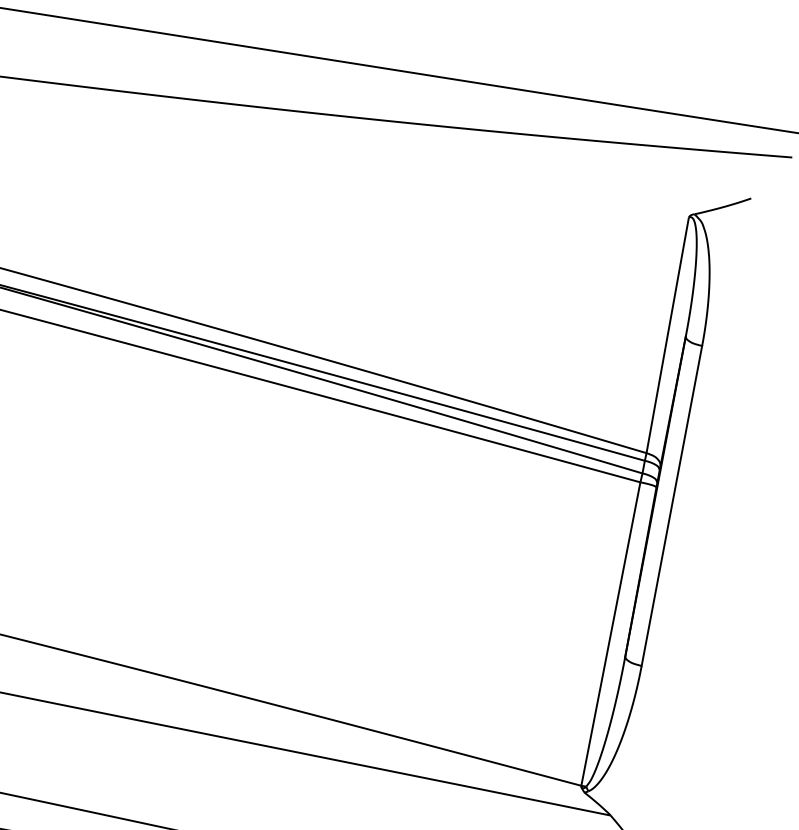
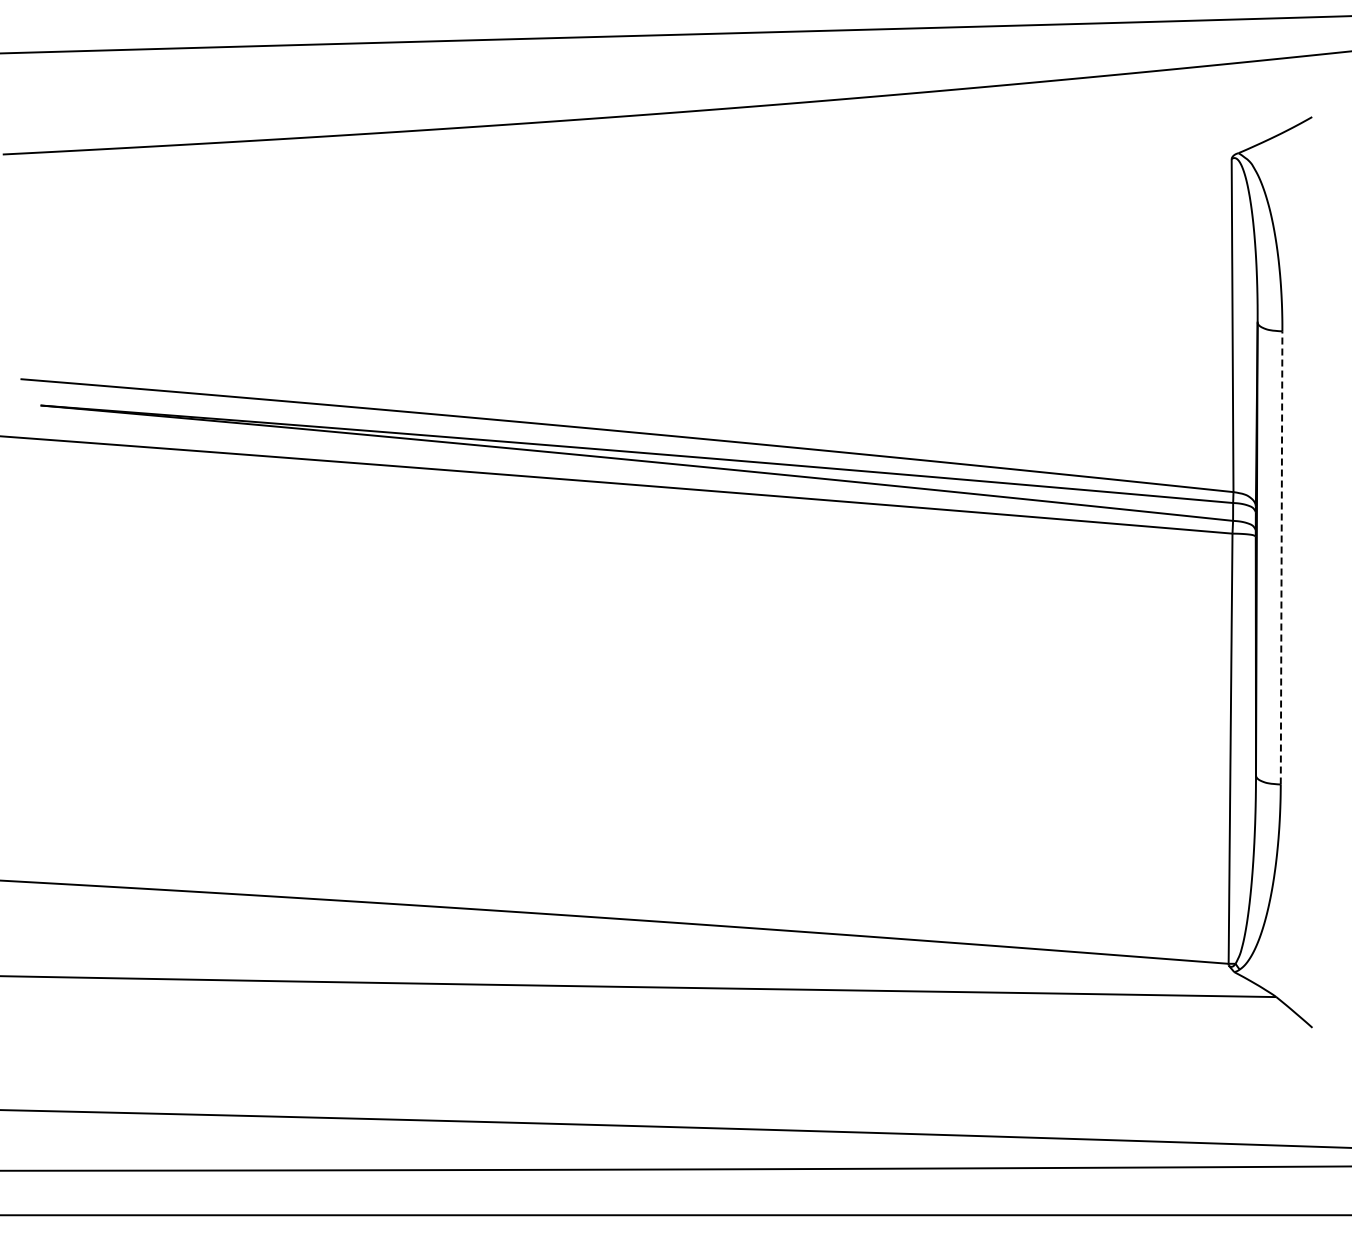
line: (671, 505) -> (1281, 557), solid -> dashed

